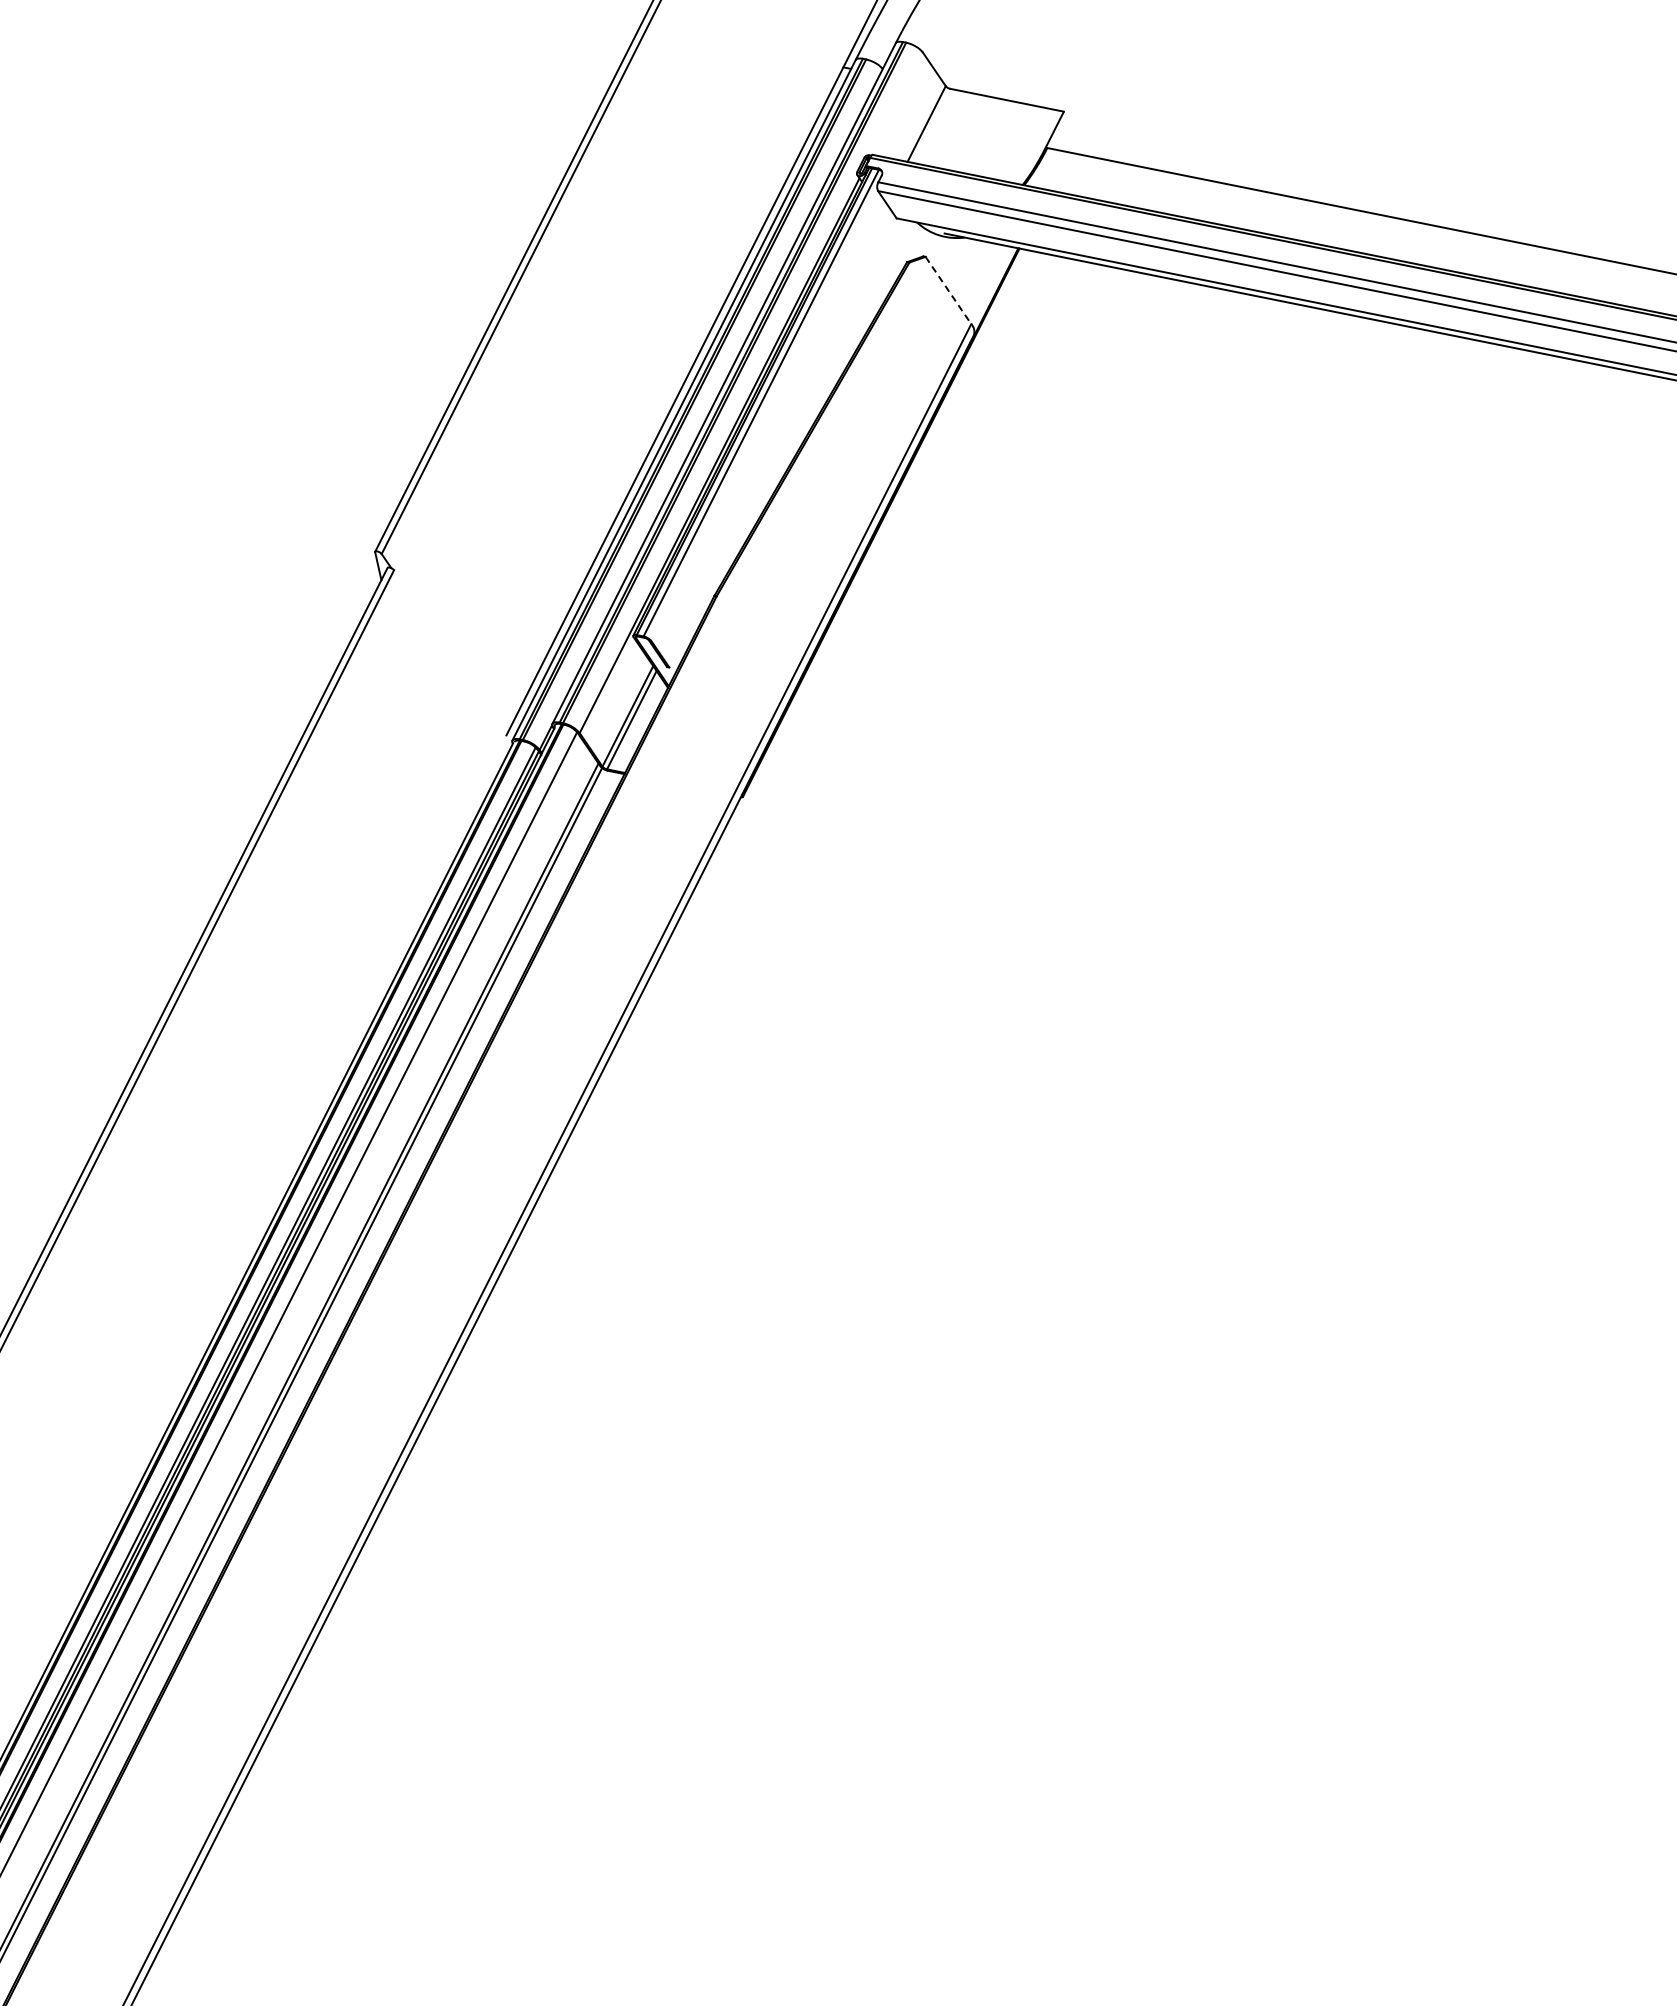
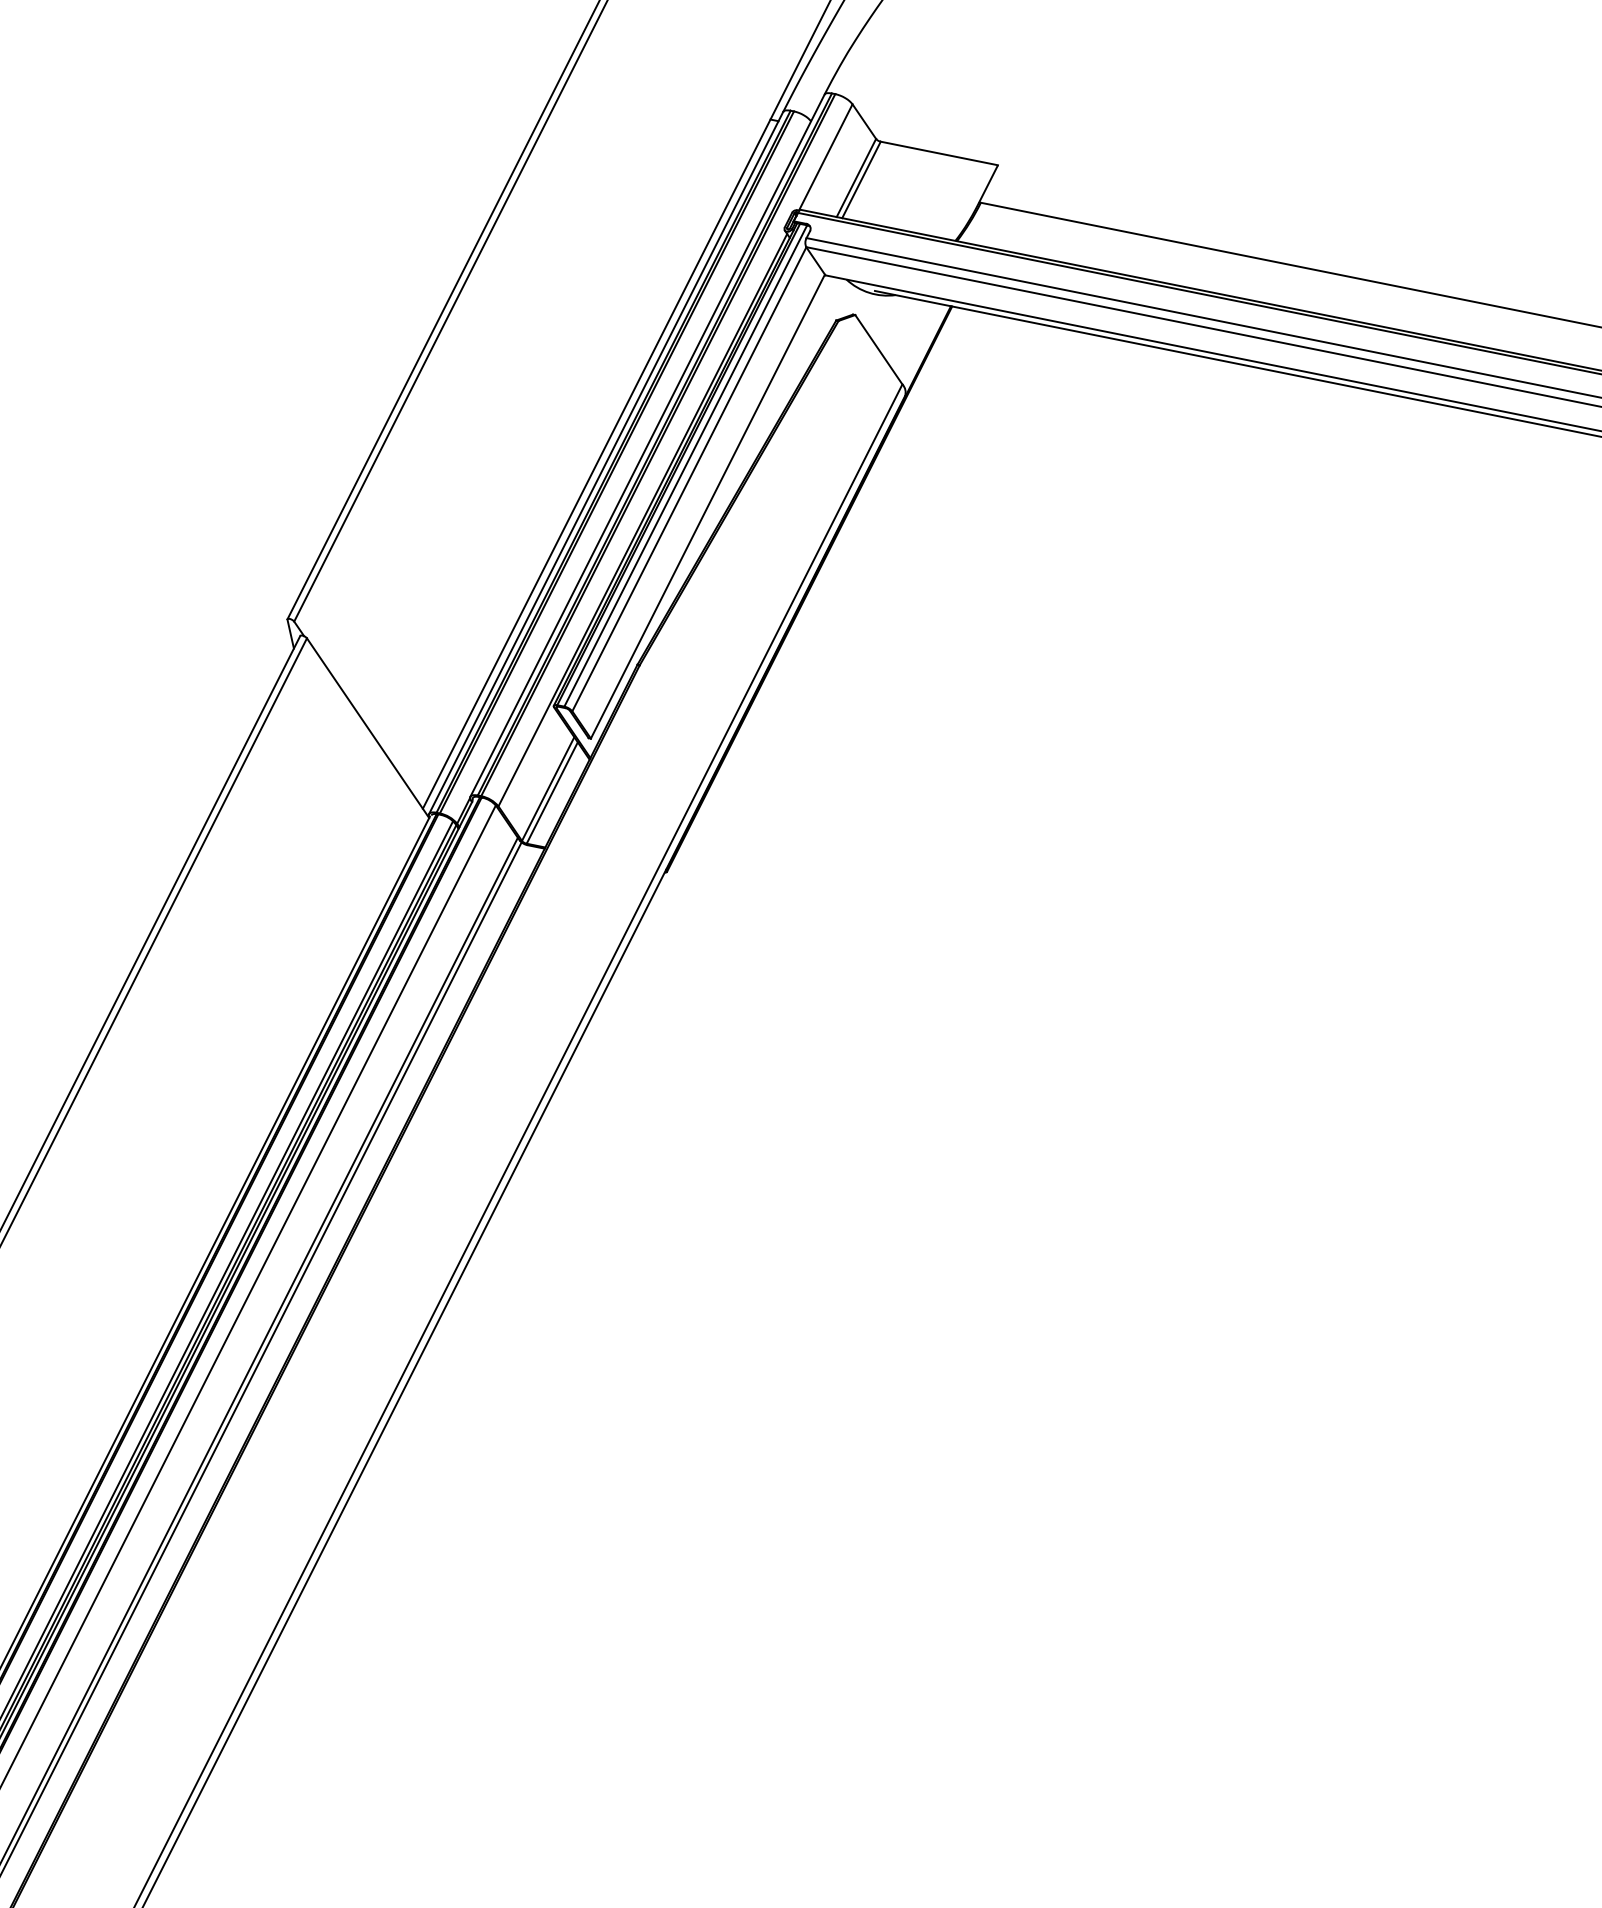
line: (896, 103) -> (825, 156), added
line: (931, 125) -> (861, 179), added
line: (948, 290) -> (878, 349), dashed -> solid
line: (764, 416) -> (689, 479), added
line: (782, 442) -> (707, 506), added
line: (453, 657) -> (368, 728), added

